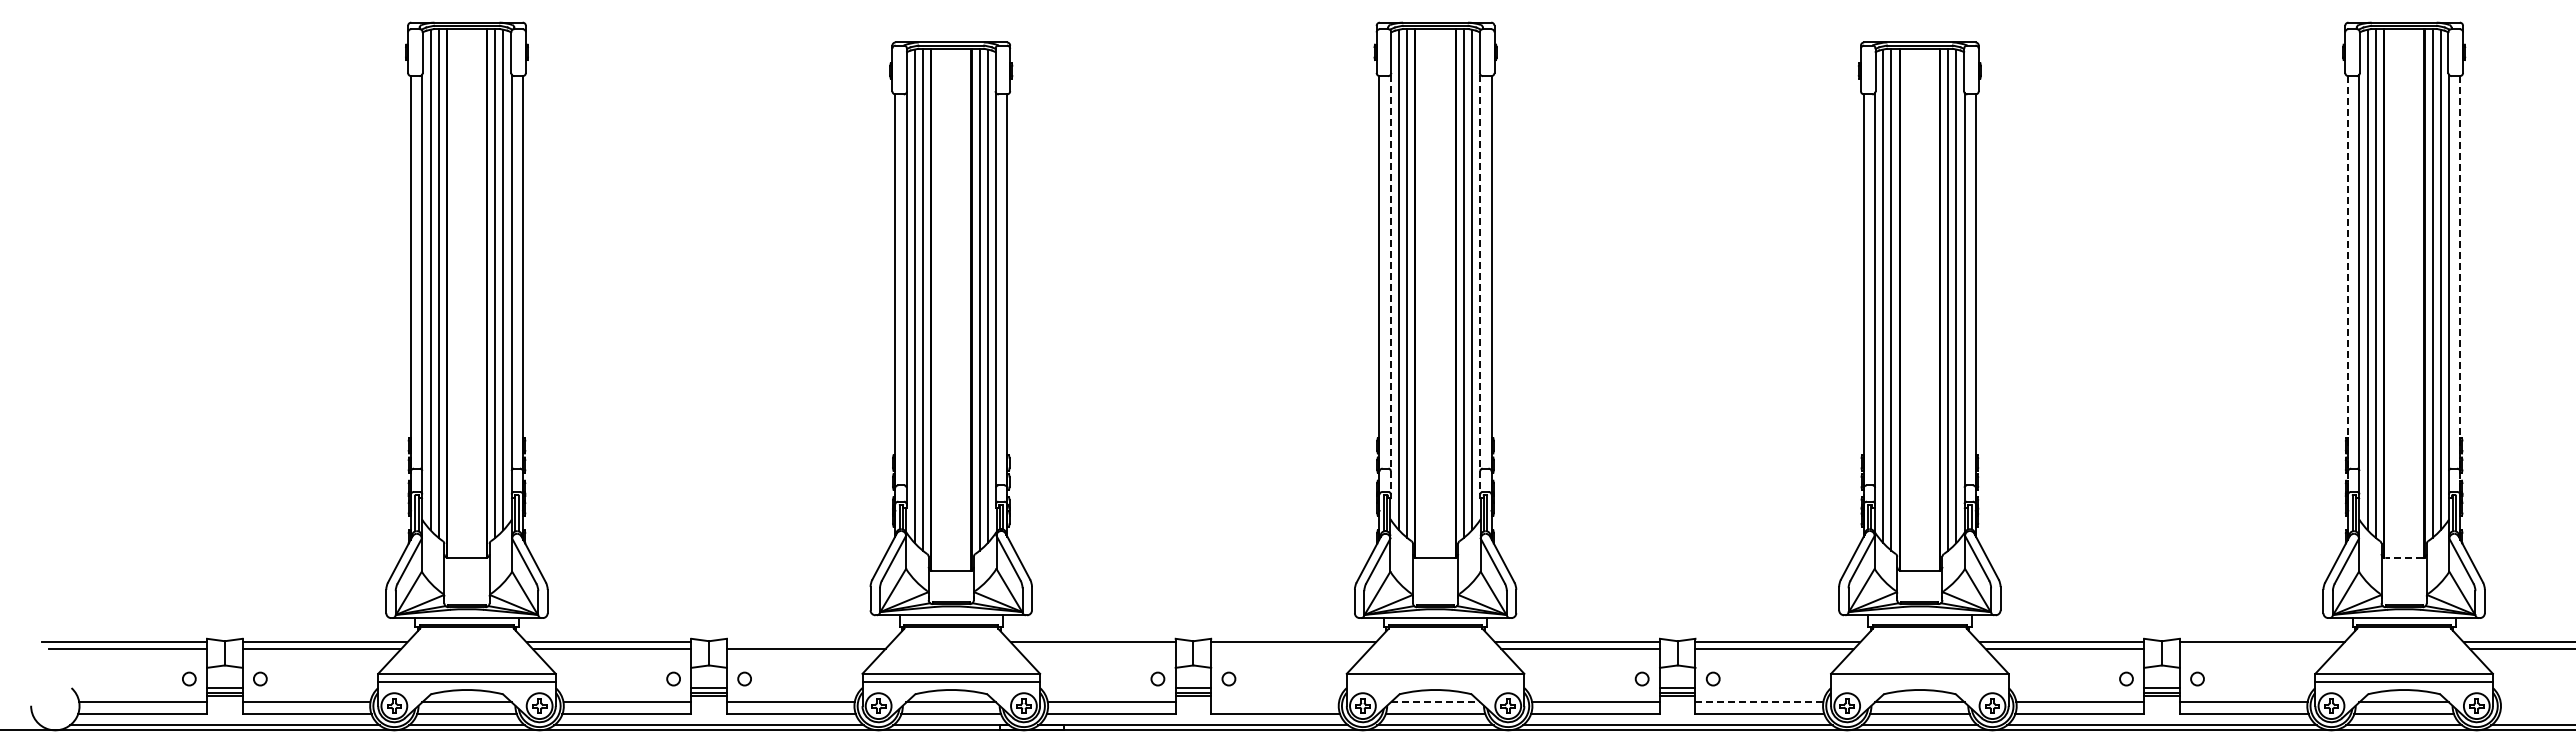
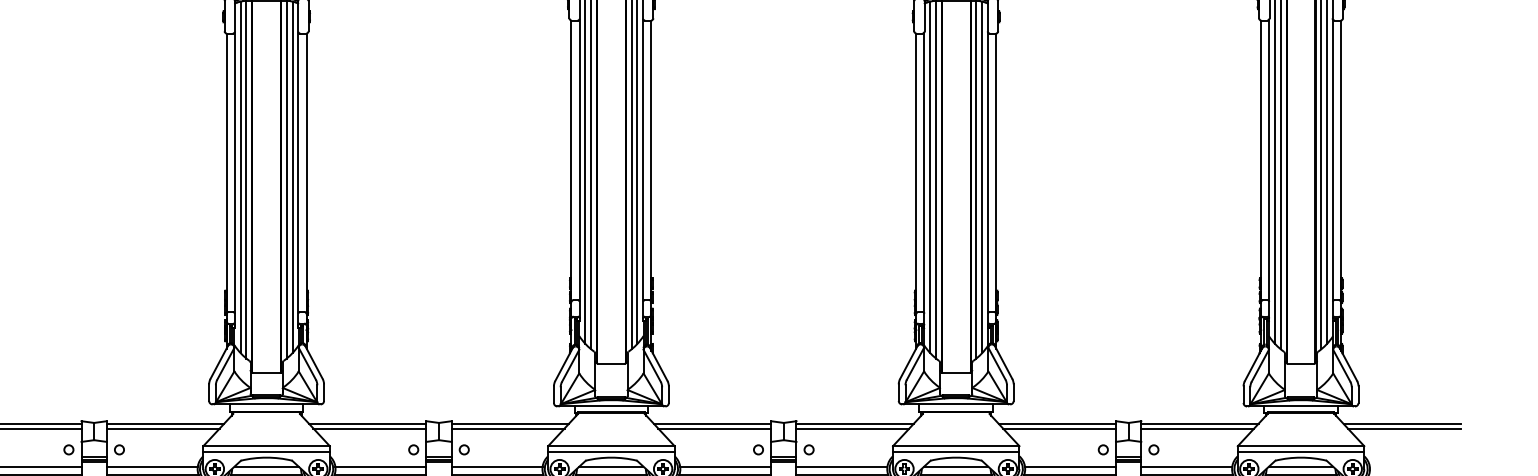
line: (2347, 281) -> (1260, 166), dashed -> solid
line: (2460, 281) -> (1341, 166), dashed -> solid
line: (1390, 284) -> (579, 168), dashed -> solid
line: (1480, 284) -> (643, 168), dashed -> solid
line: (2404, 558) -> (1301, 364), dashed -> solid
line: (808, 642) -> (164, 423), added
line: (1096, 649) -> (369, 428), added
line: (1290, 649) -> (508, 428), added
line: (2258, 649) -> (1197, 428), added
line: (1435, 681) -> (611, 451), added
line: (1919, 681) -> (955, 451), added
line: (1275, 702) -> (497, 466), added
line: (1435, 702) -> (611, 466), dashed -> solid
line: (1759, 702) -> (842, 466), dashed -> solid

